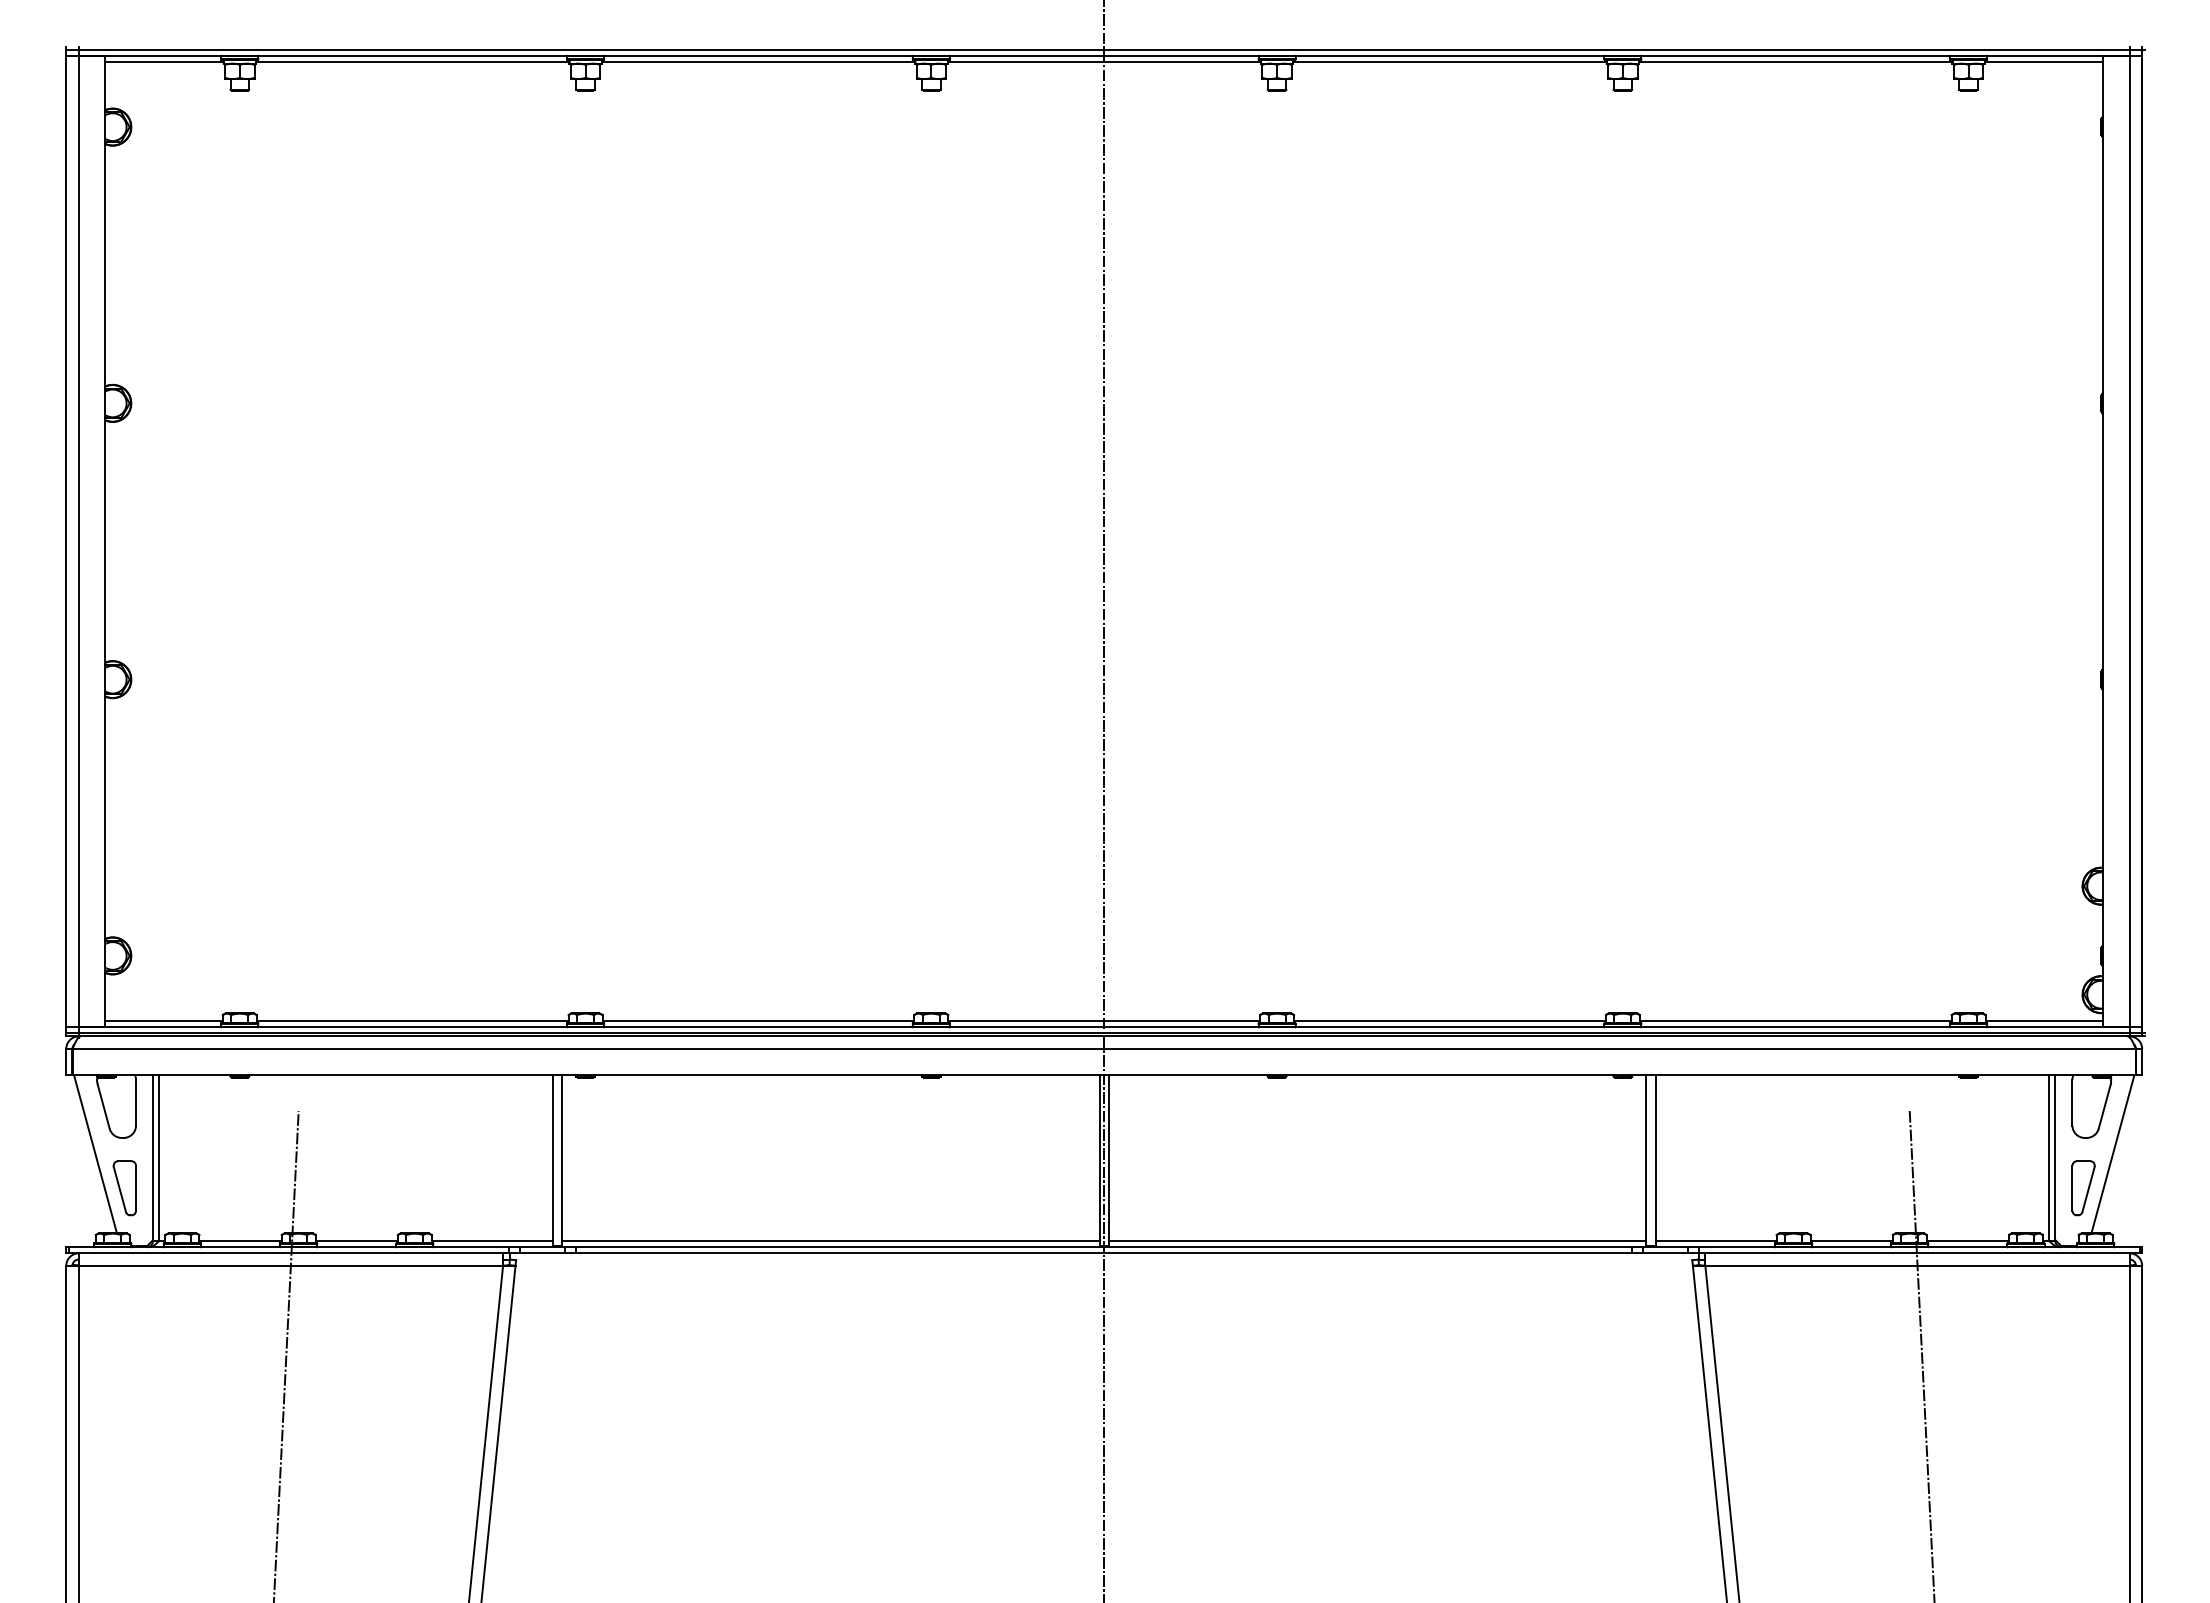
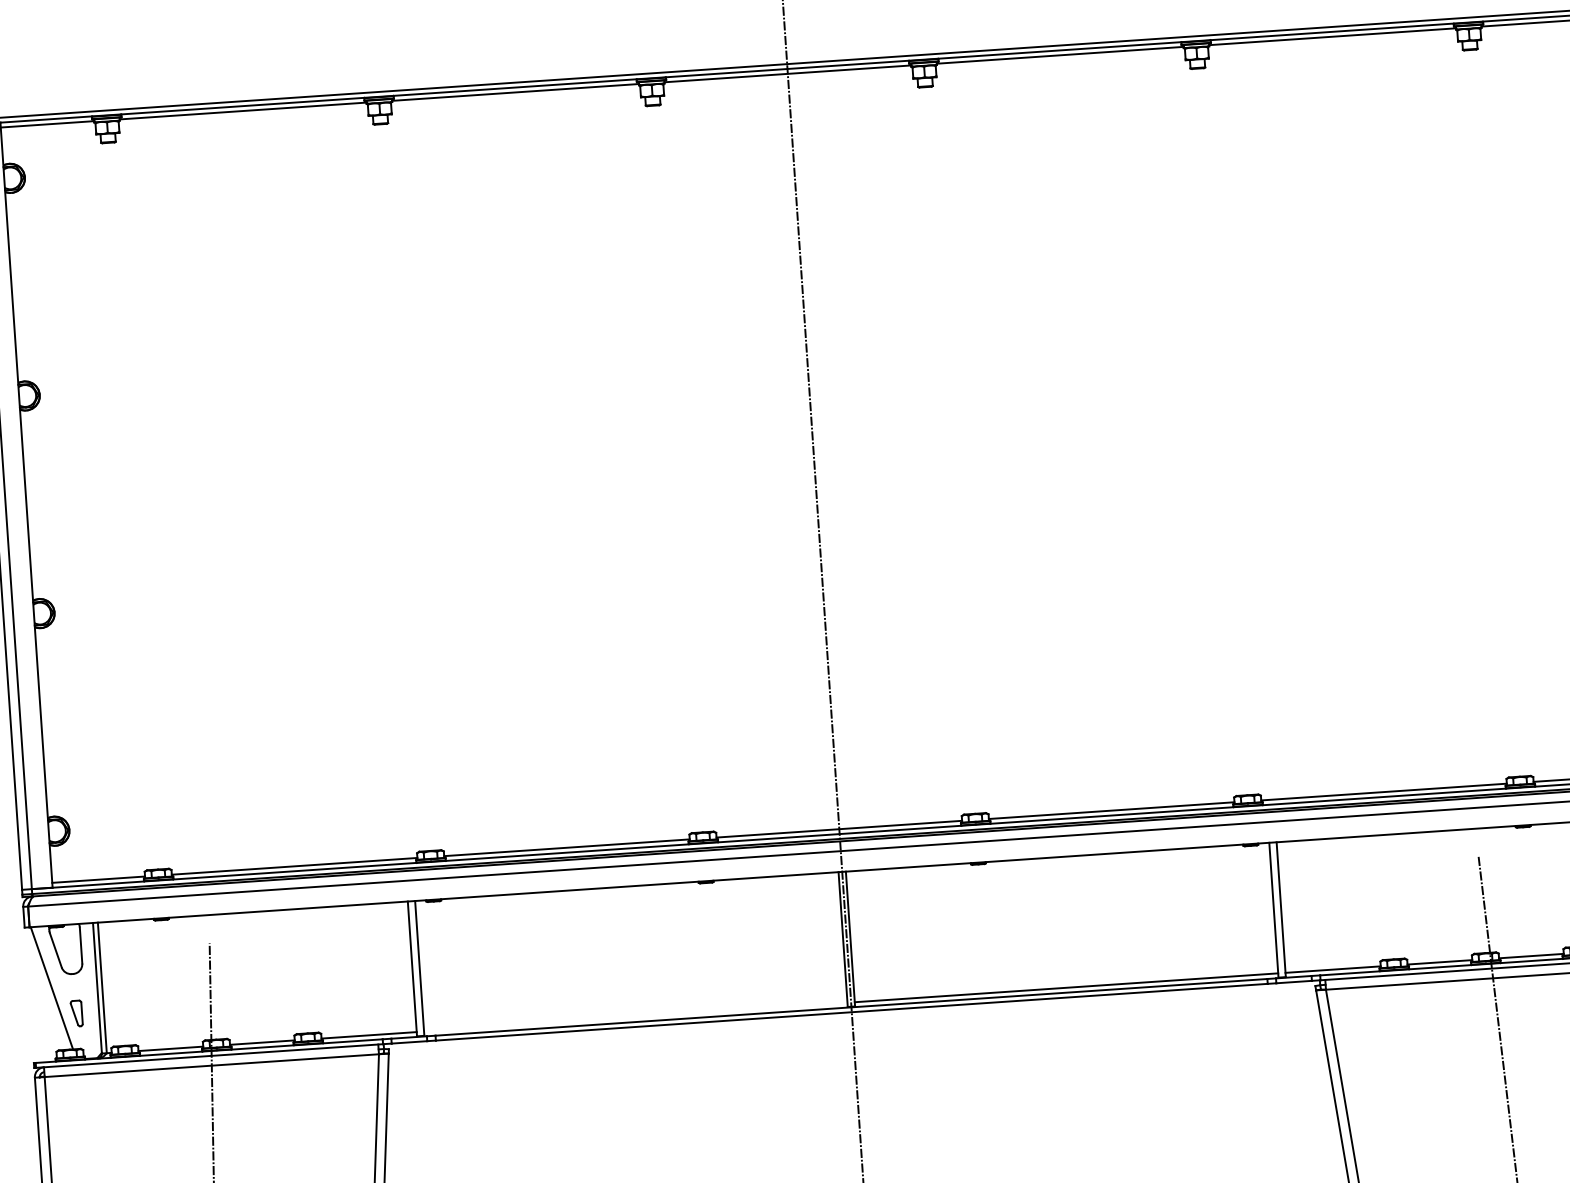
part: (124, 1188) -> (76, 1013), size x0.6
line: (830, 1240) -> (635, 1016), removed

